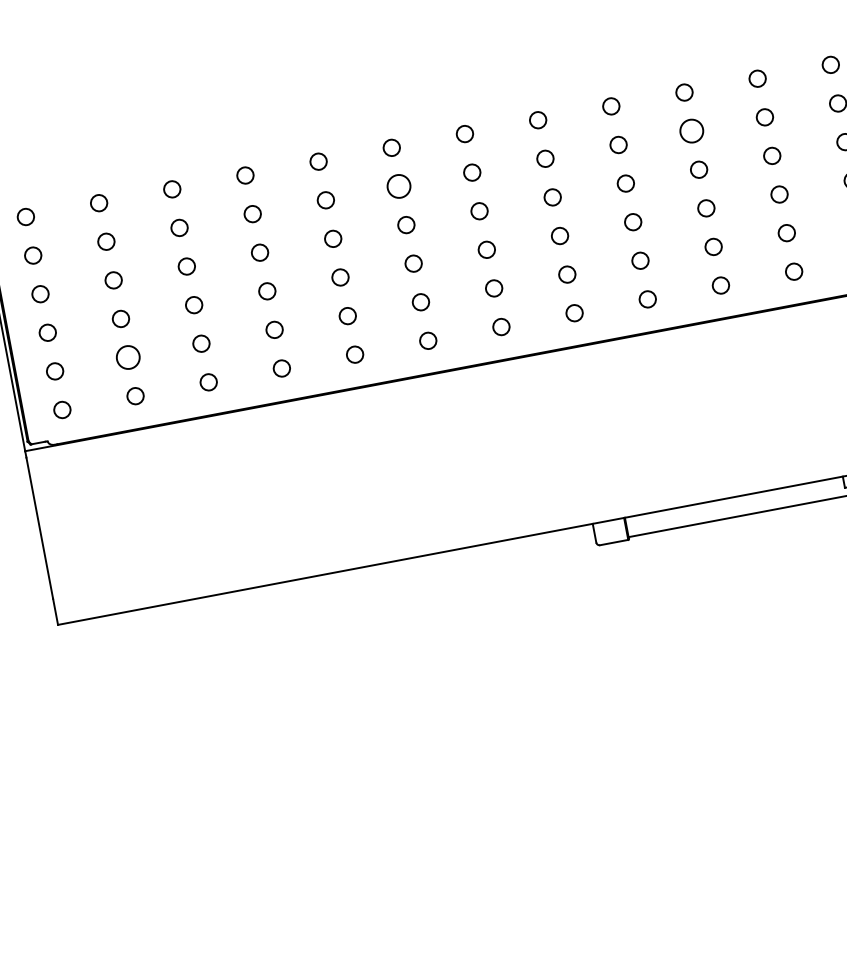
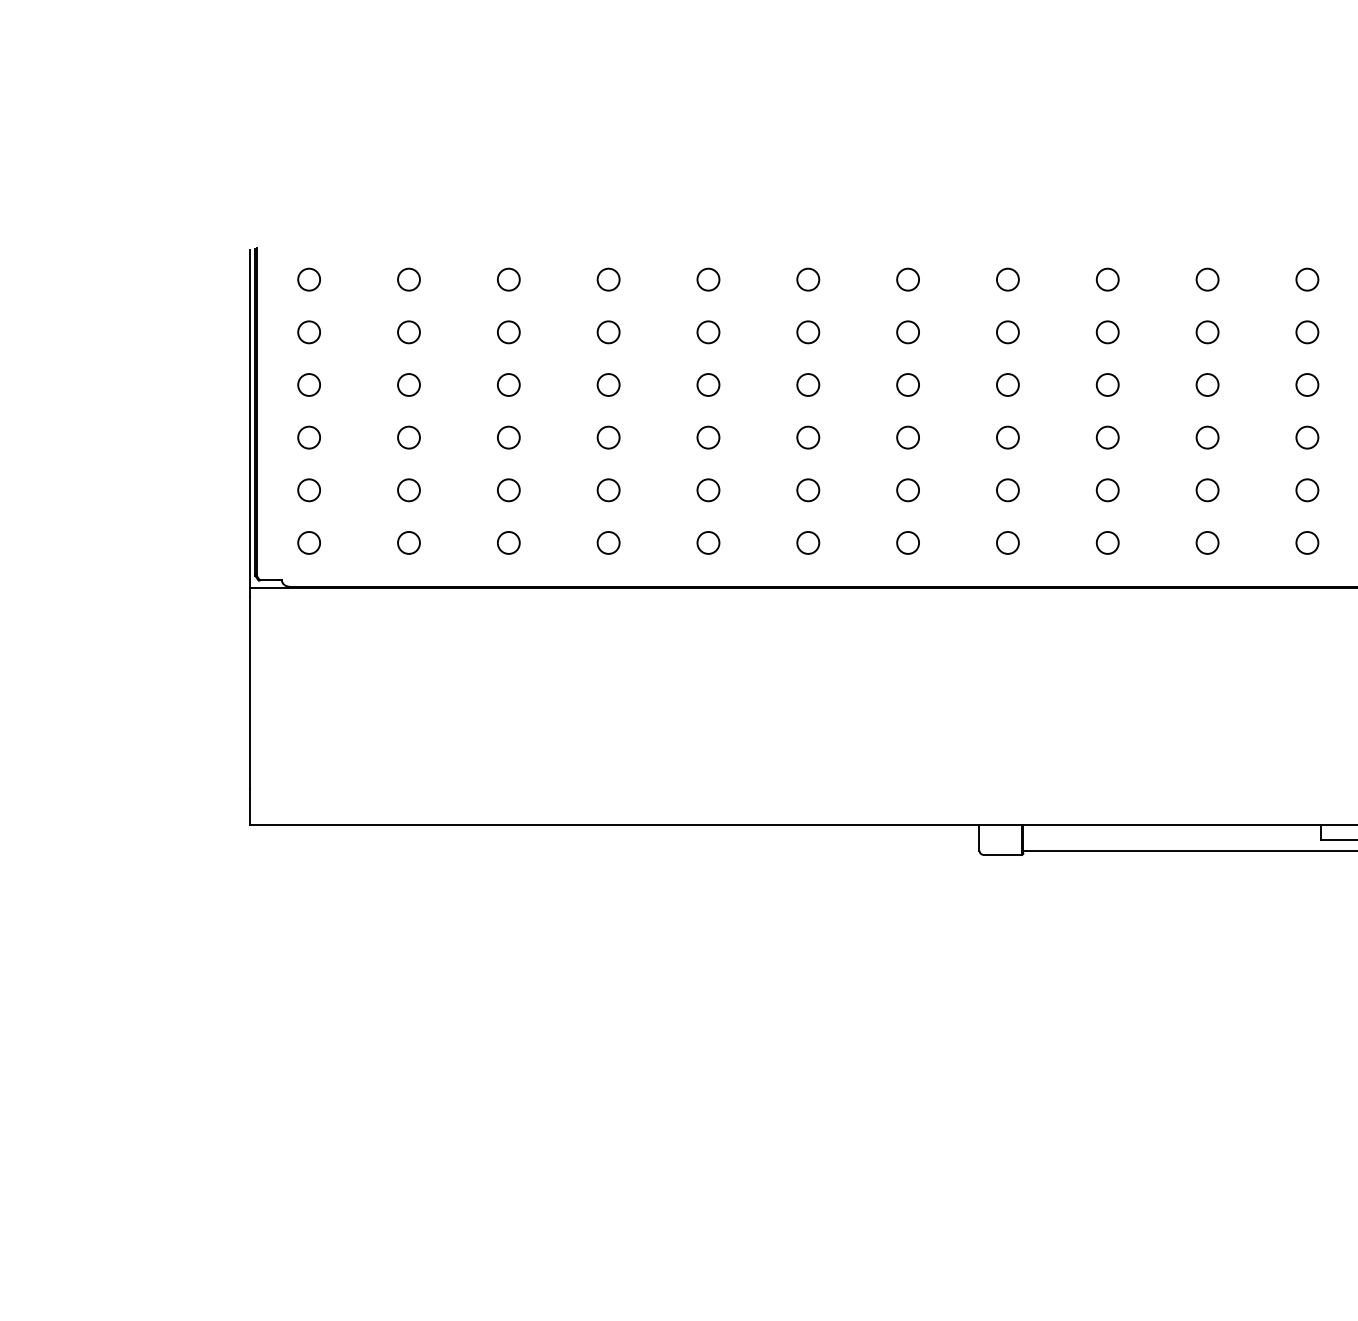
circle: (691, 131) -> (1207, 332), size x0.71
circle: (399, 186) -> (808, 332), size x0.71
circle: (127, 357) -> (408, 490), size x0.71

